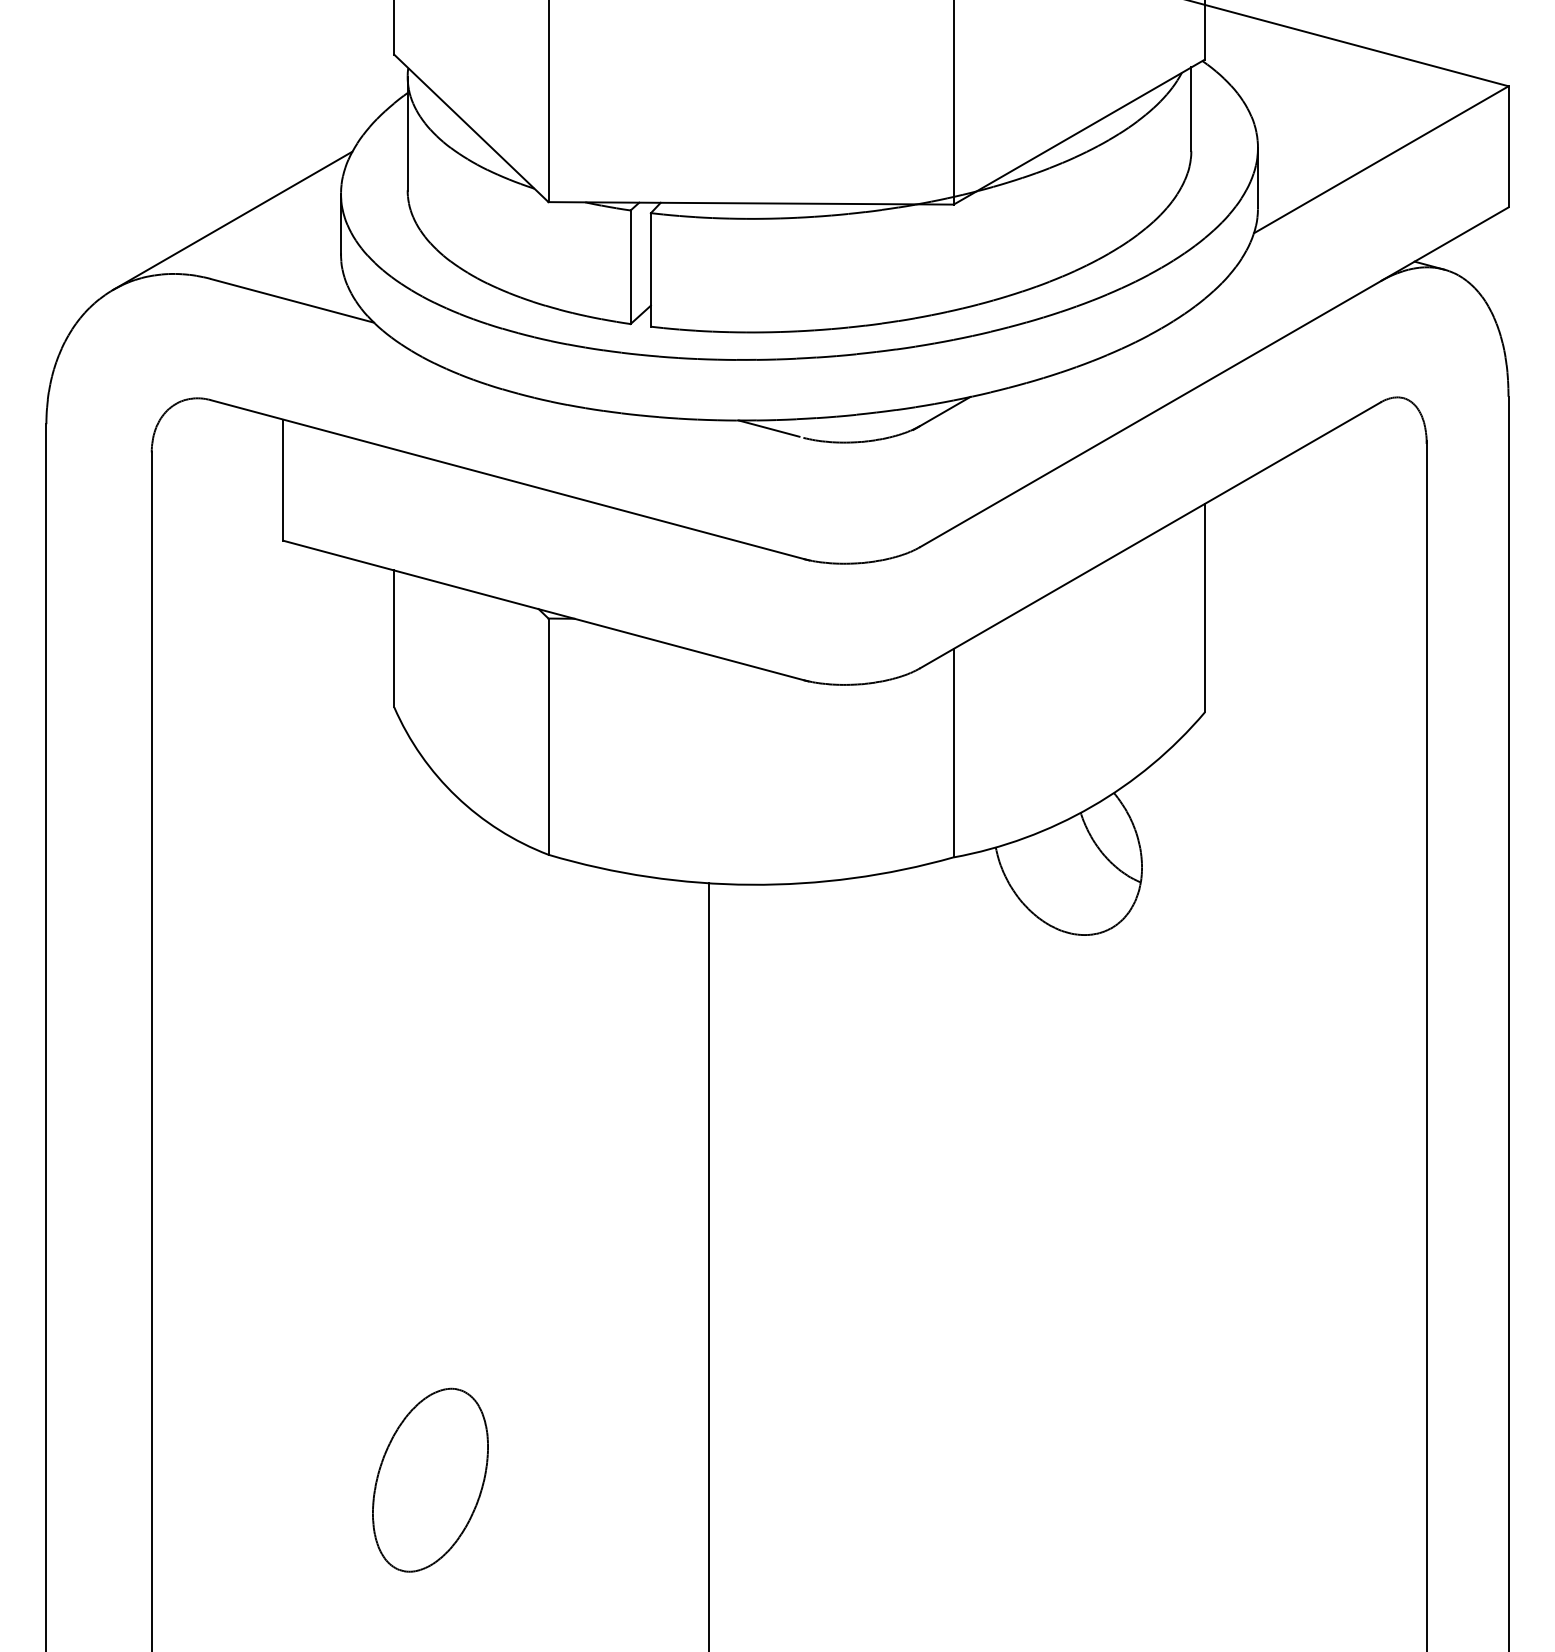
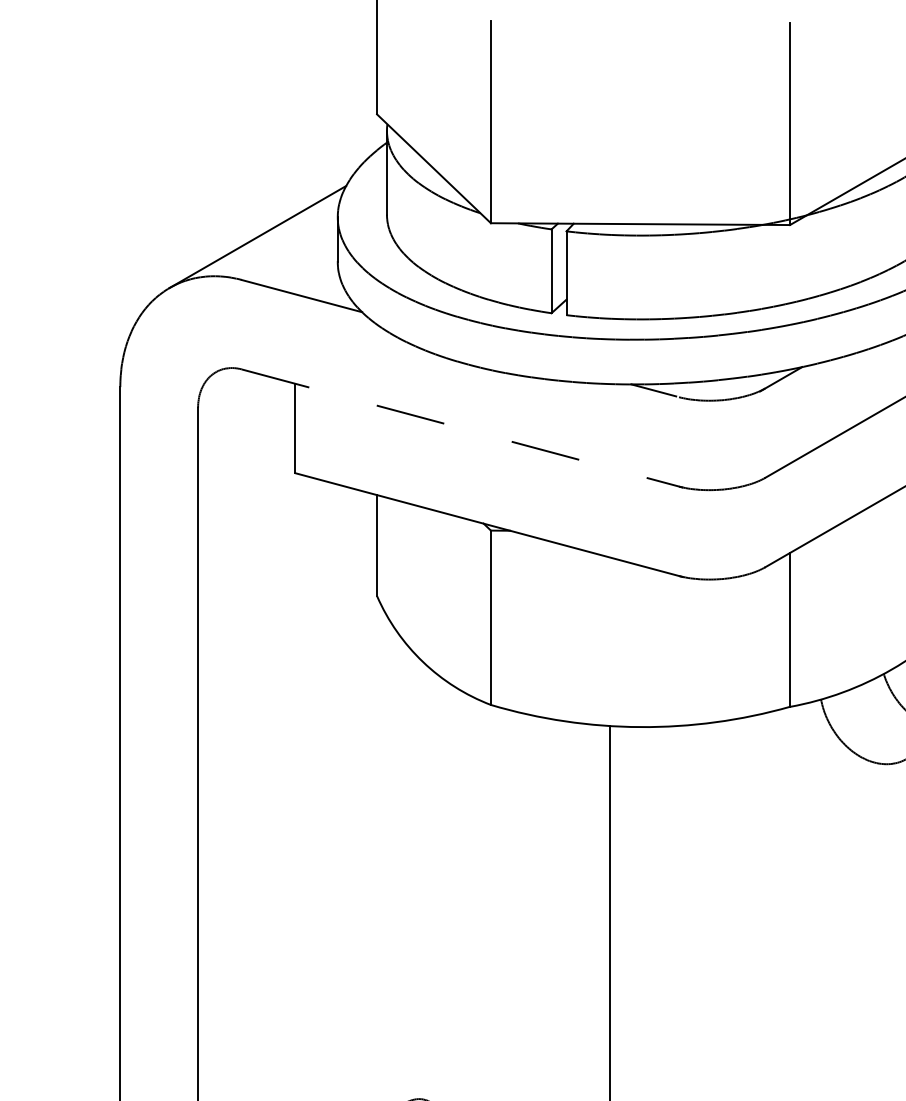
line: (510, 480) -> (462, 428), solid -> dashed

